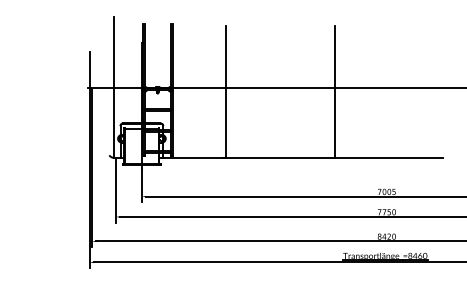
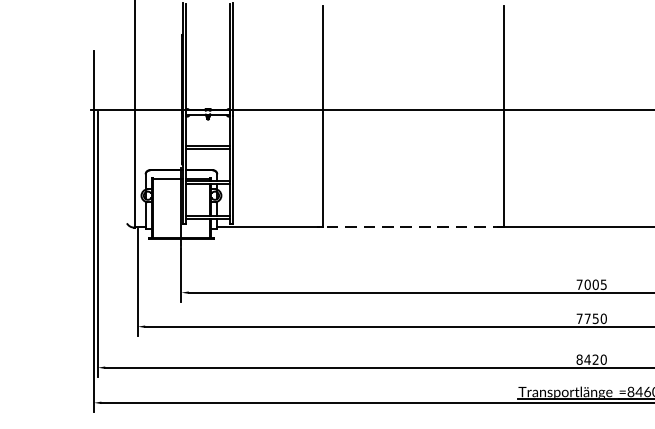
line: (278, 157) -> (410, 227), solid -> dashed

